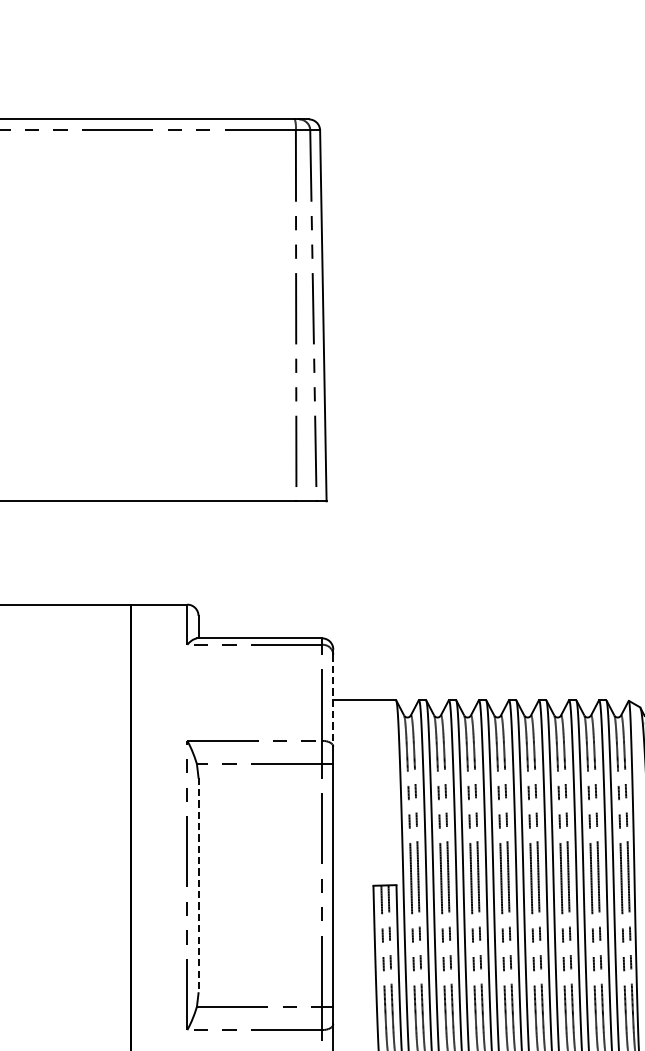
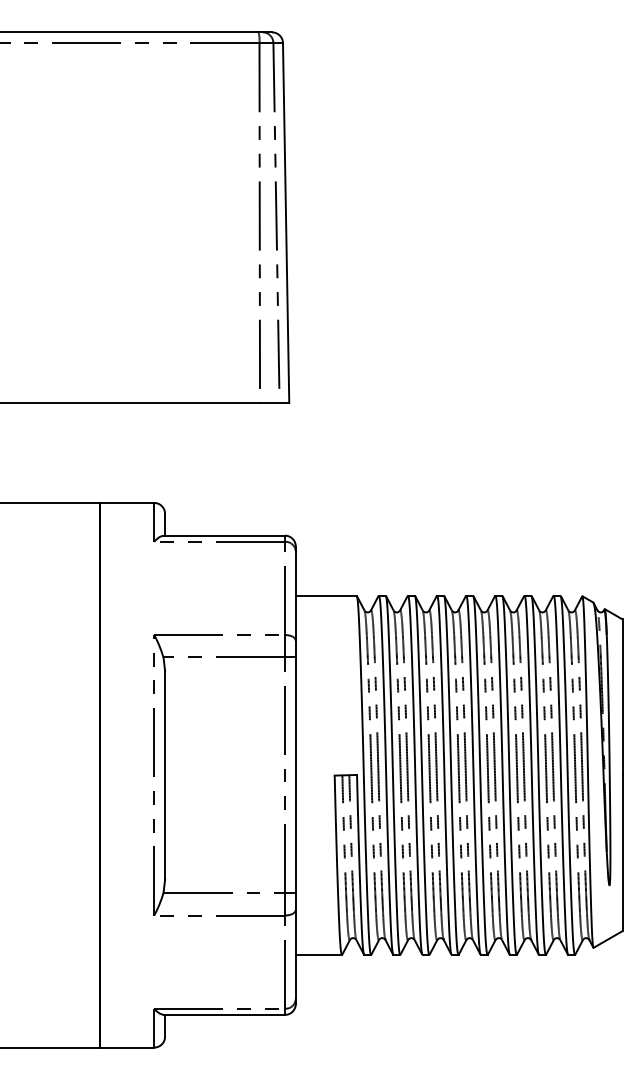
line: (333, 700) -> (295, 595), dashed -> solid
line: (198, 885) -> (165, 775), dashed -> solid

